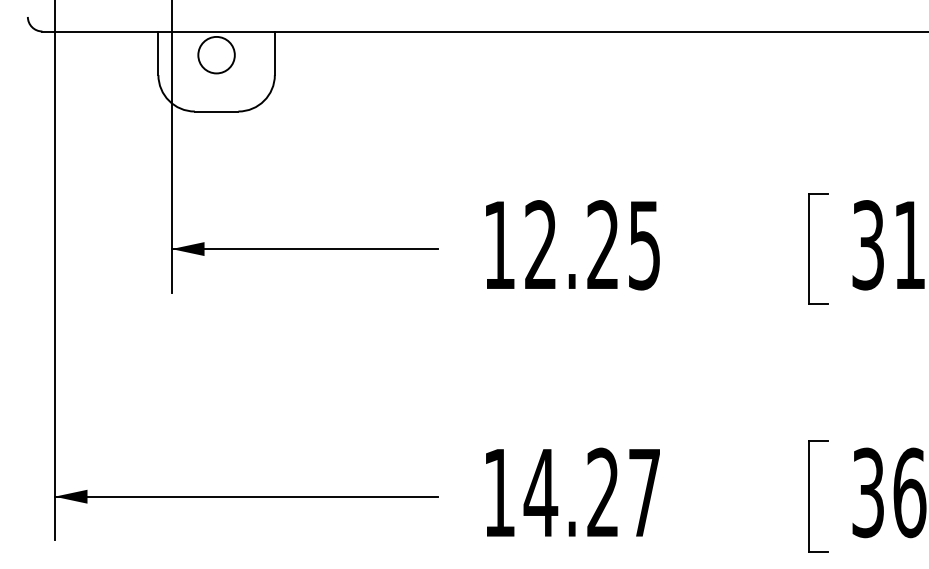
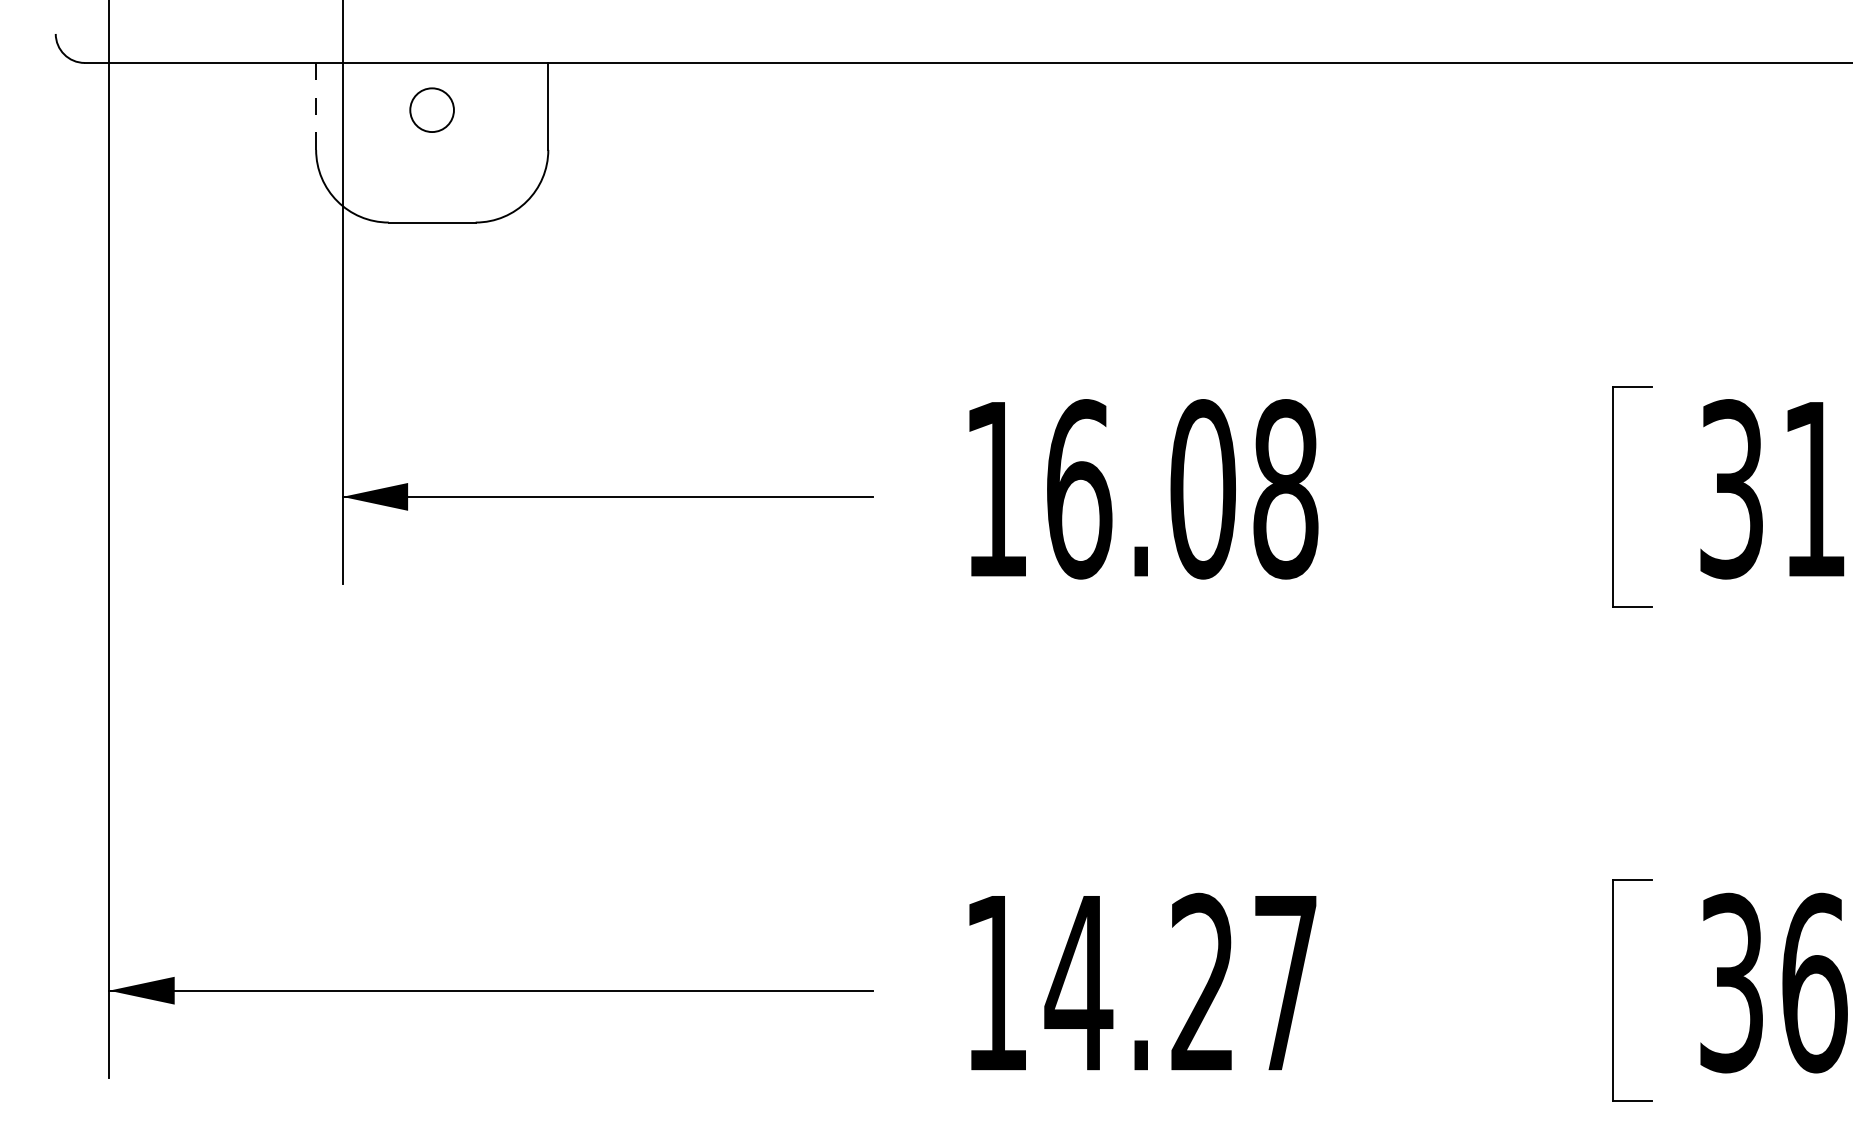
line: (158, 53) -> (316, 106), solid -> dashed
circle: (216, 54) -> (431, 108), size x0.6
text: (593, 245) -> (1183, 489), 12.25 -> 16.08

